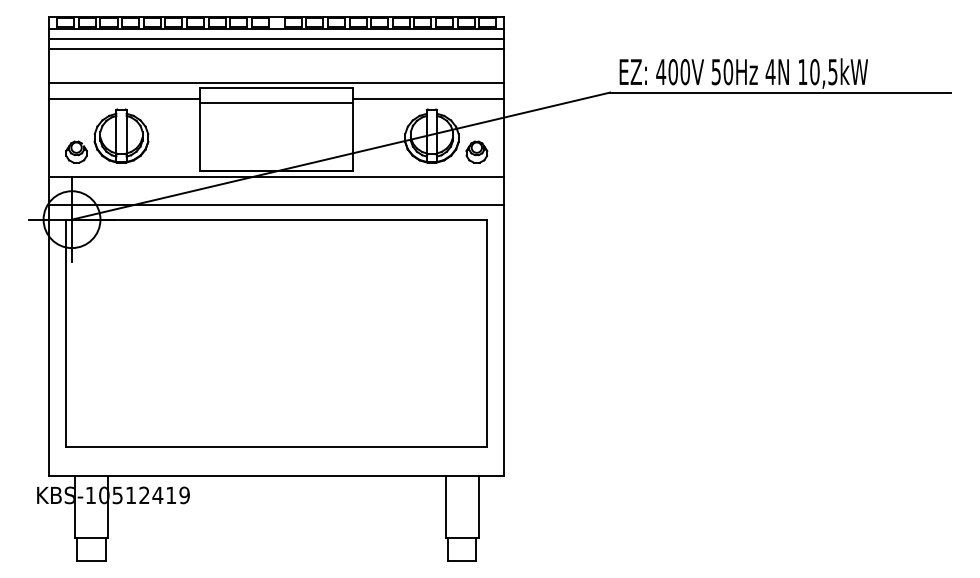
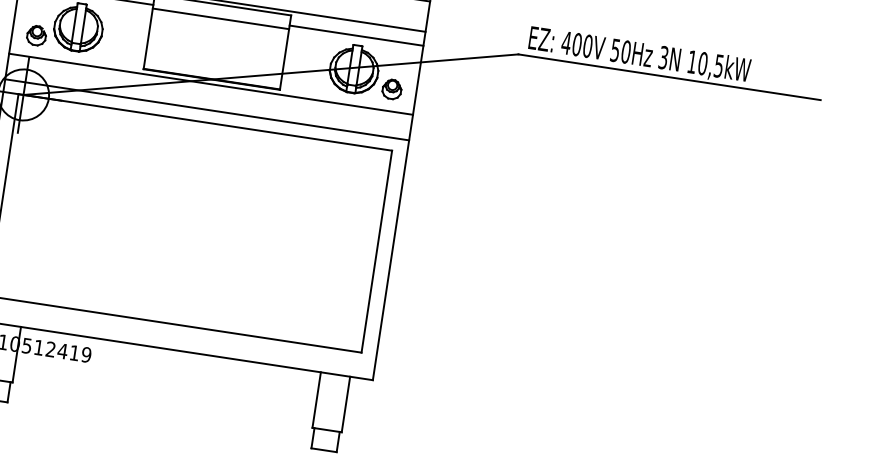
text: (770, 71) -> (663, 57), 4N -> 3N

